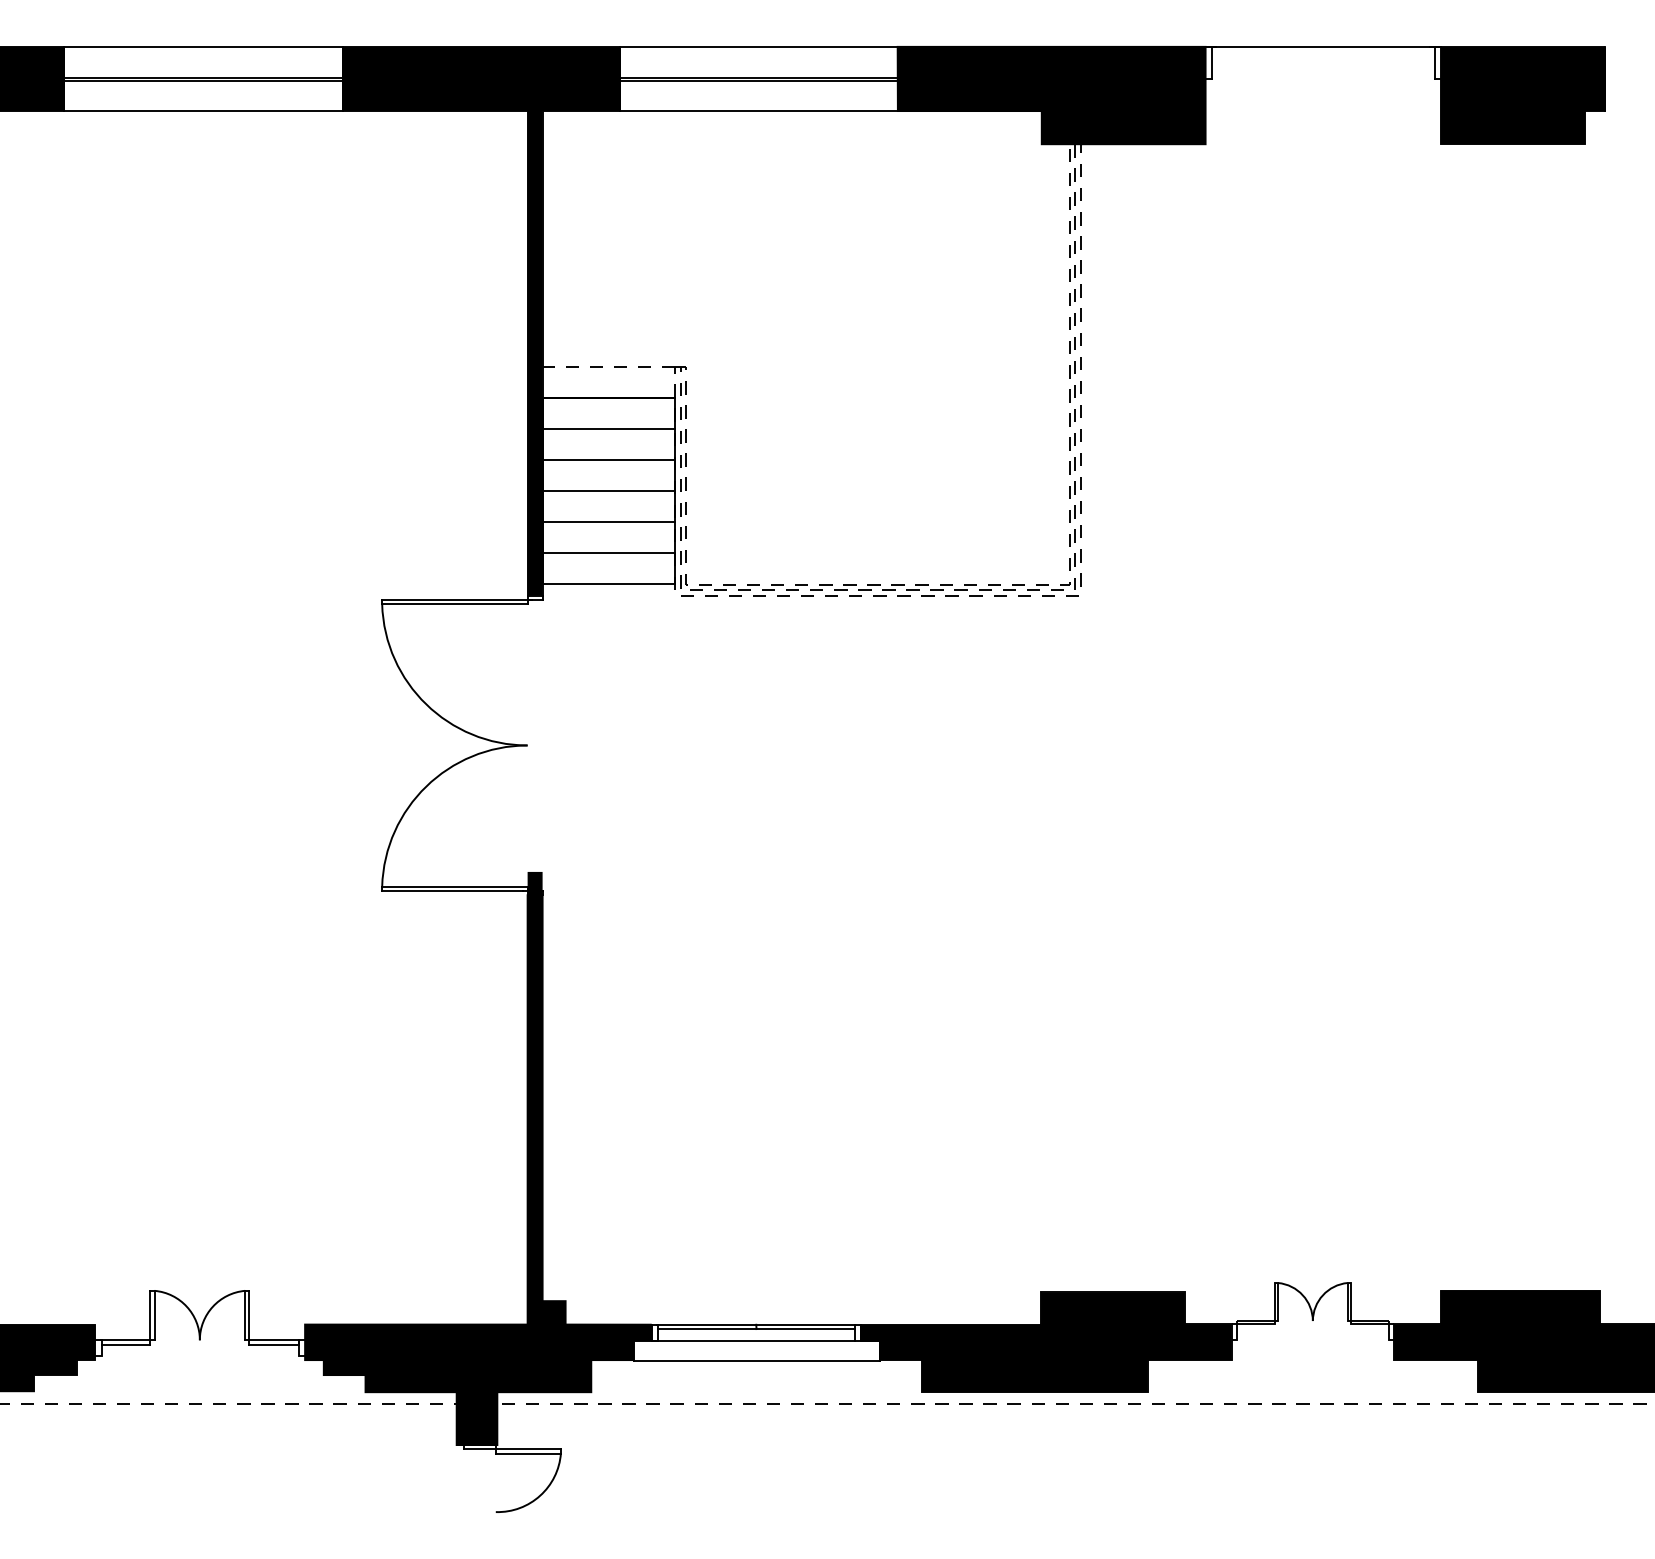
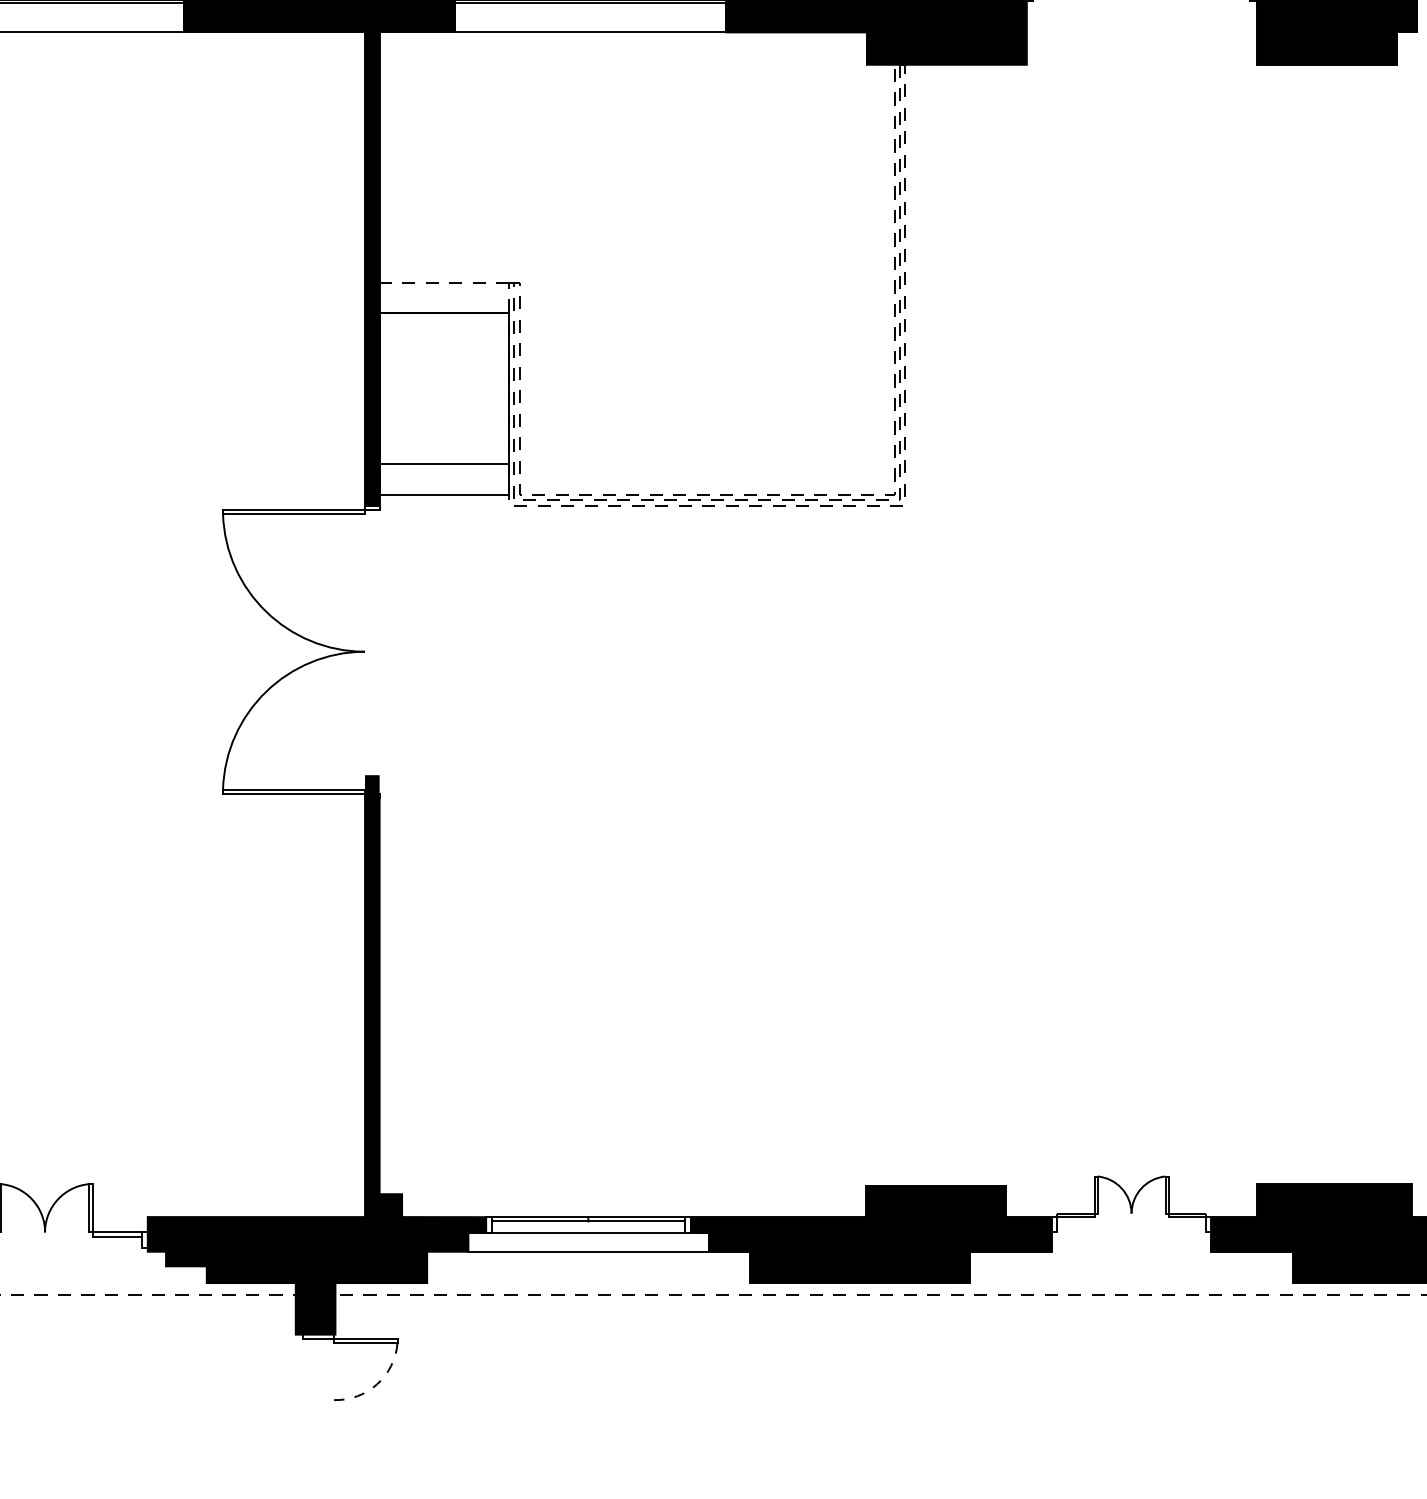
line: (608, 429) -> (443, 343), removed
line: (608, 460) -> (443, 373), removed
line: (608, 491) -> (443, 403), removed
line: (608, 522) -> (443, 434), removed
arc: (540, 1495) -> (377, 1383), solid -> dashed

